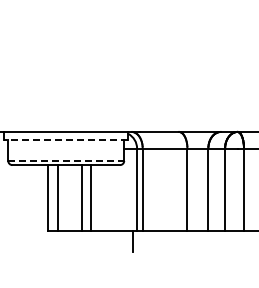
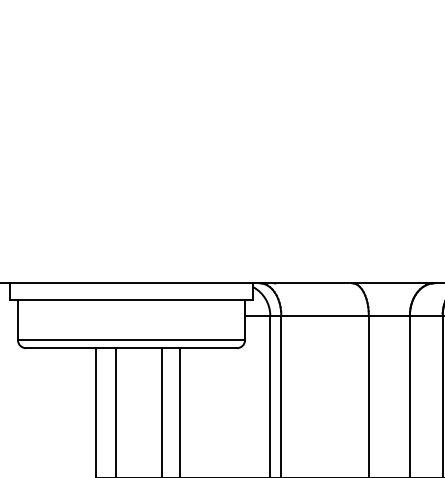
line: (65, 140) -> (130, 300), dashed -> solid
line: (66, 160) -> (132, 339), dashed -> solid

